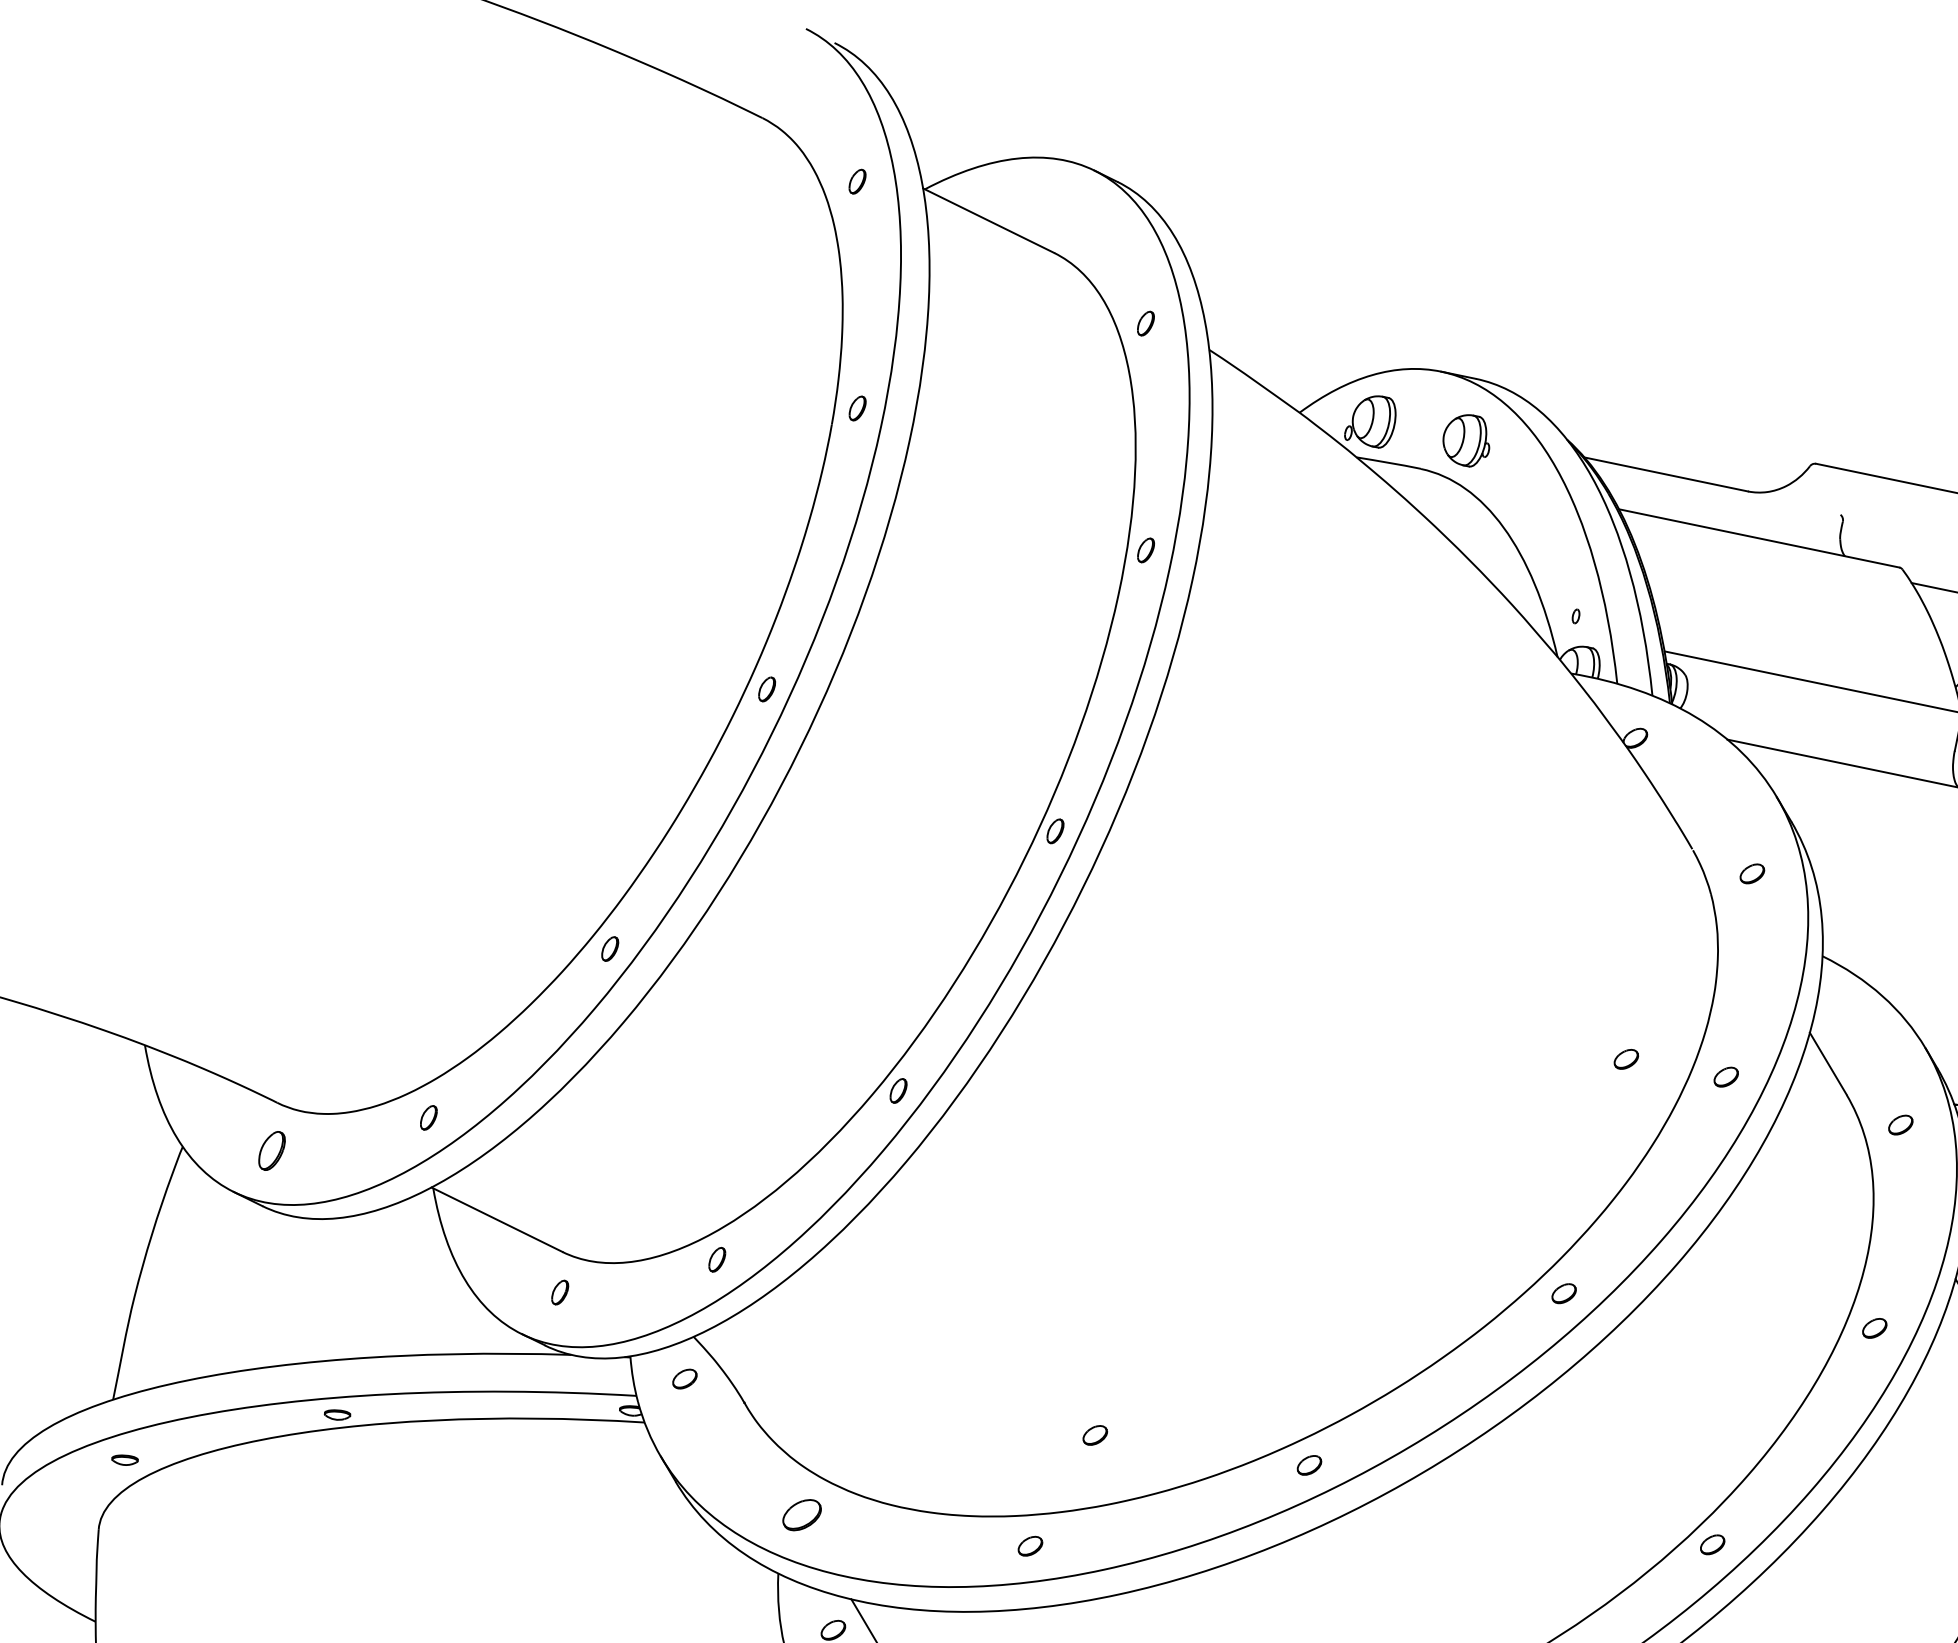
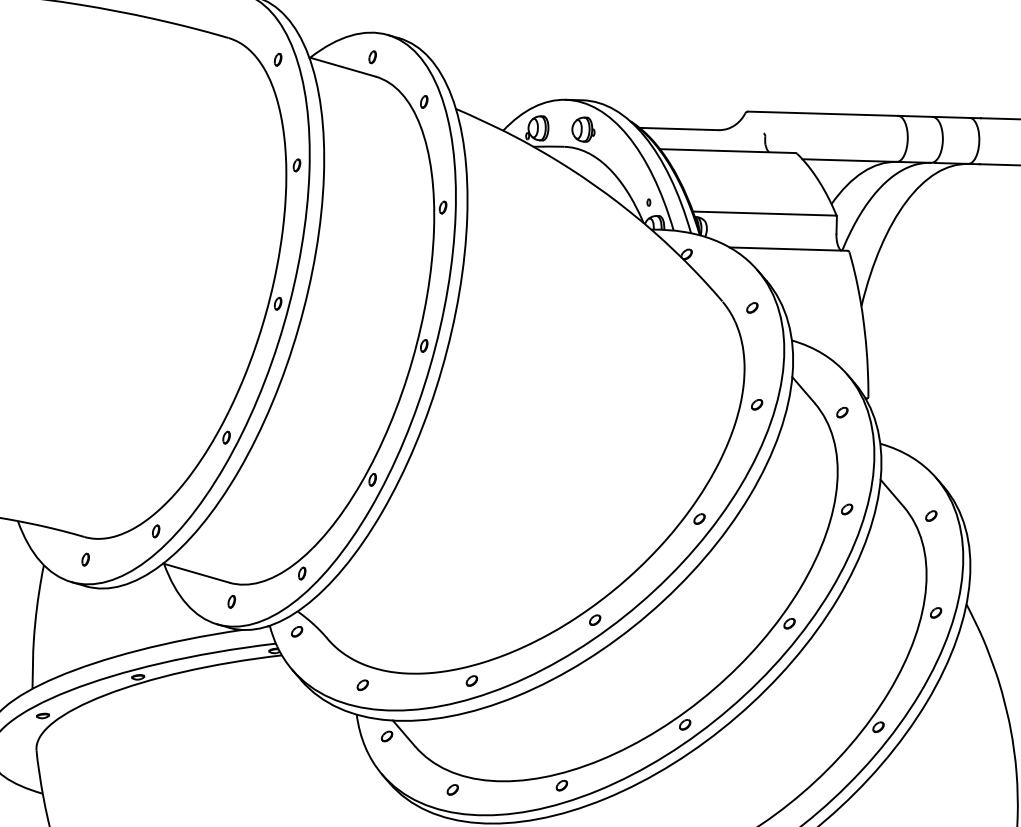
part: (1054, 211) -> (372, 57), added
part: (1627, 1058) -> (709, 404), removed
part: (271, 1150) -> (85, 559), size x0.62
part: (1094, 1434) -> (492, 623), removed
part: (801, 1512) -> (362, 684), size x0.62

